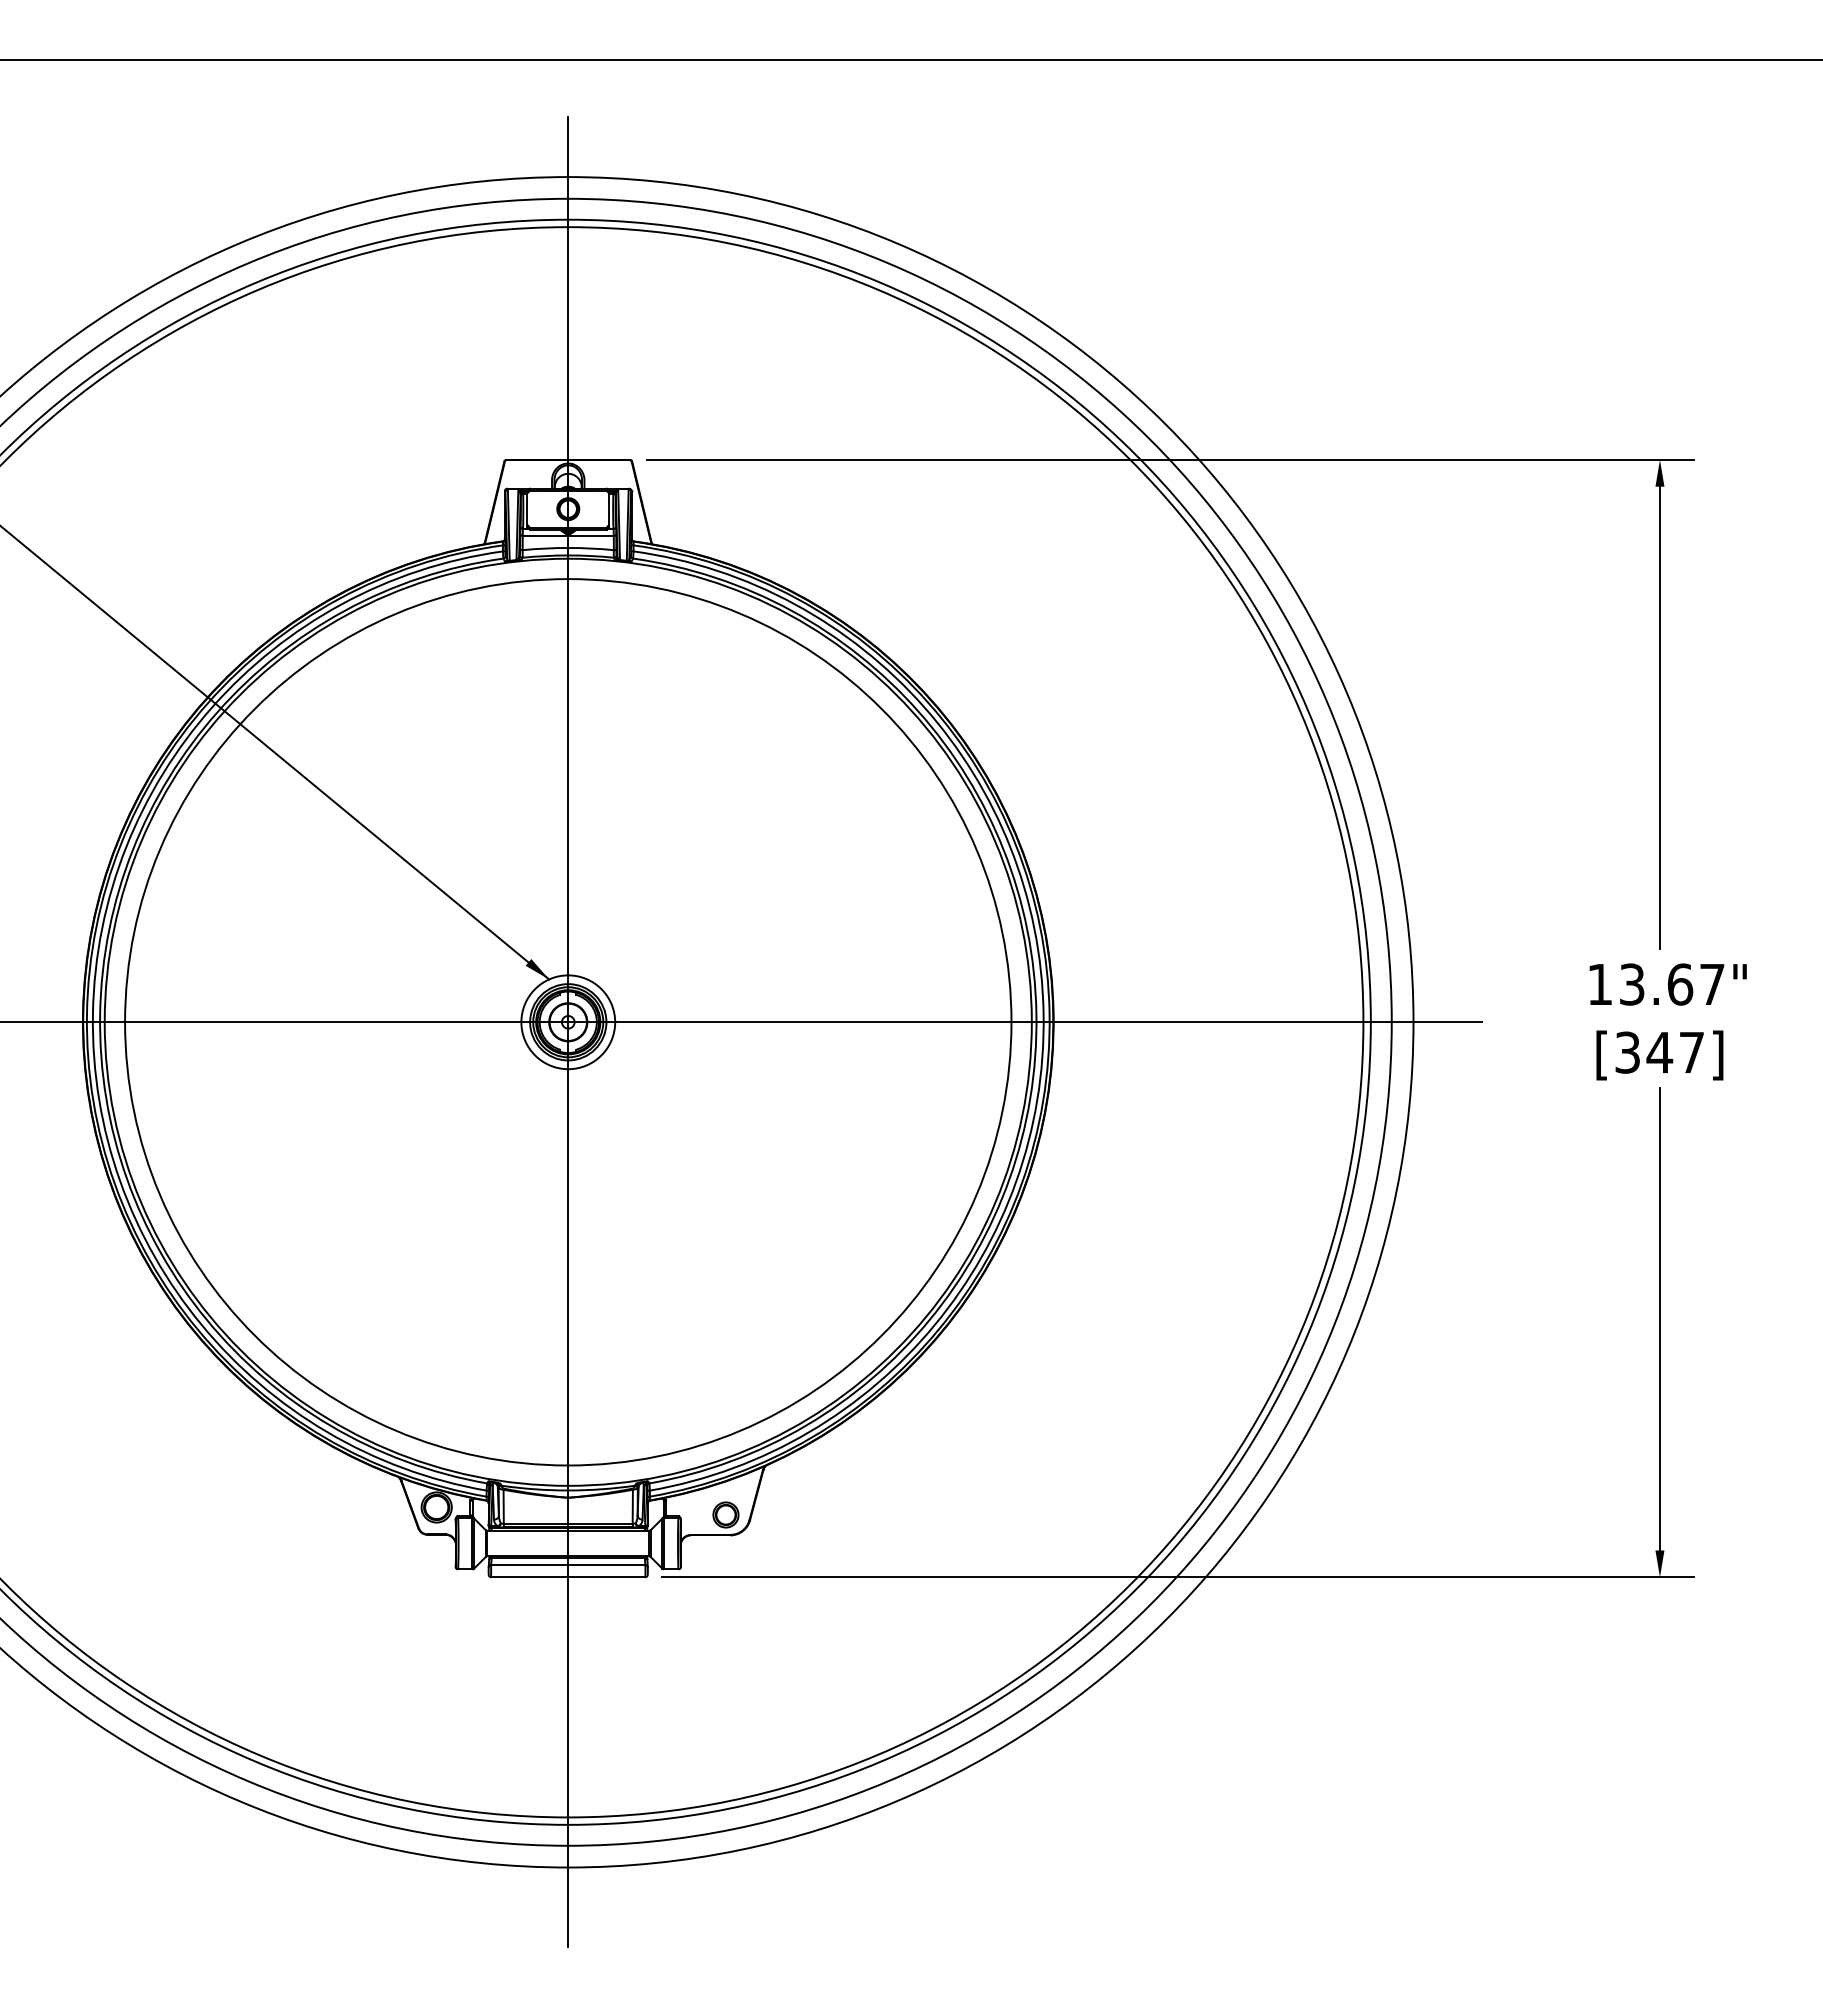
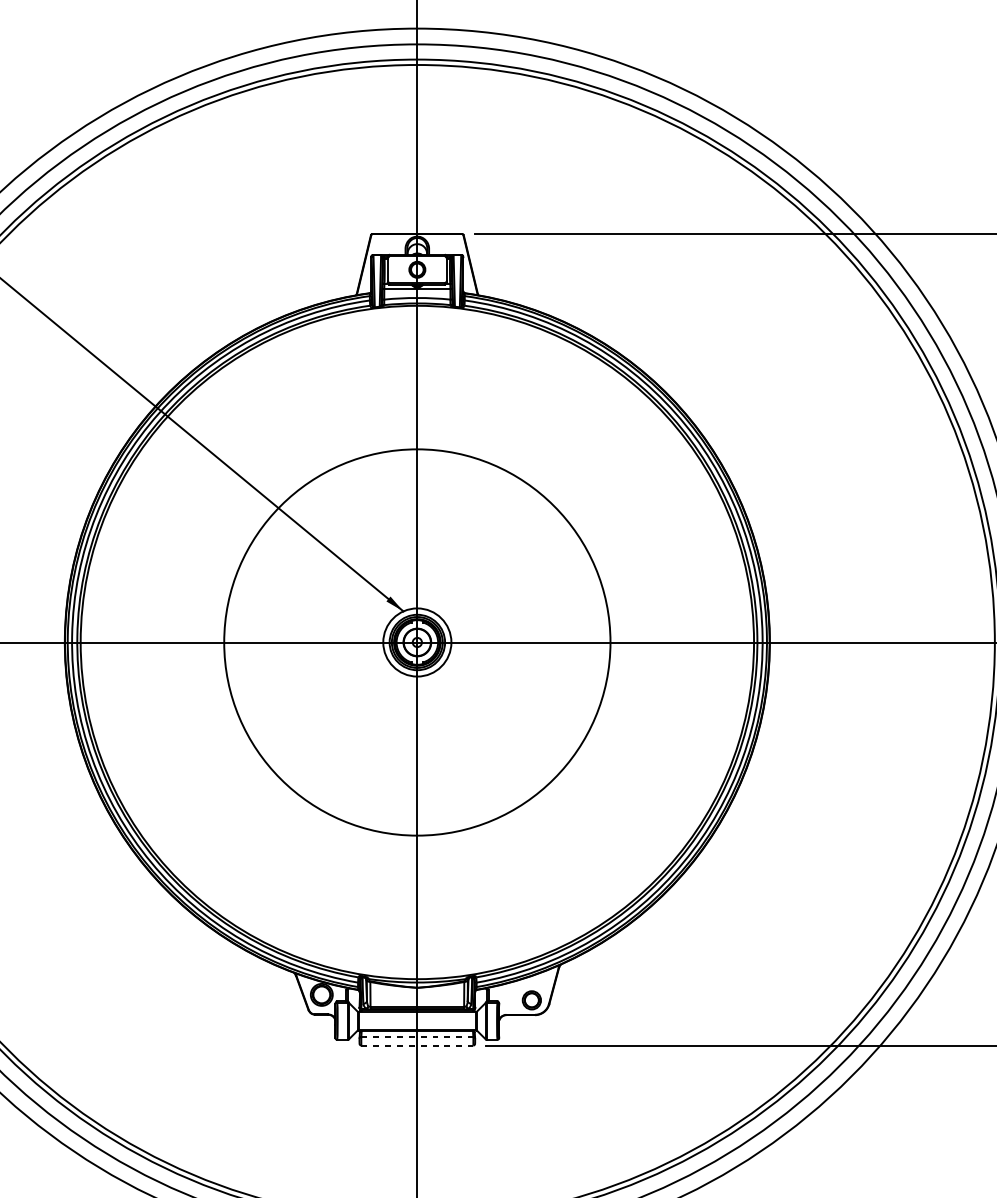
circle: (568, 1022) -> (417, 642), size x0.6
line: (568, 1565) -> (417, 1037), solid -> dashed
line: (568, 1577) -> (417, 1045), solid -> dashed

